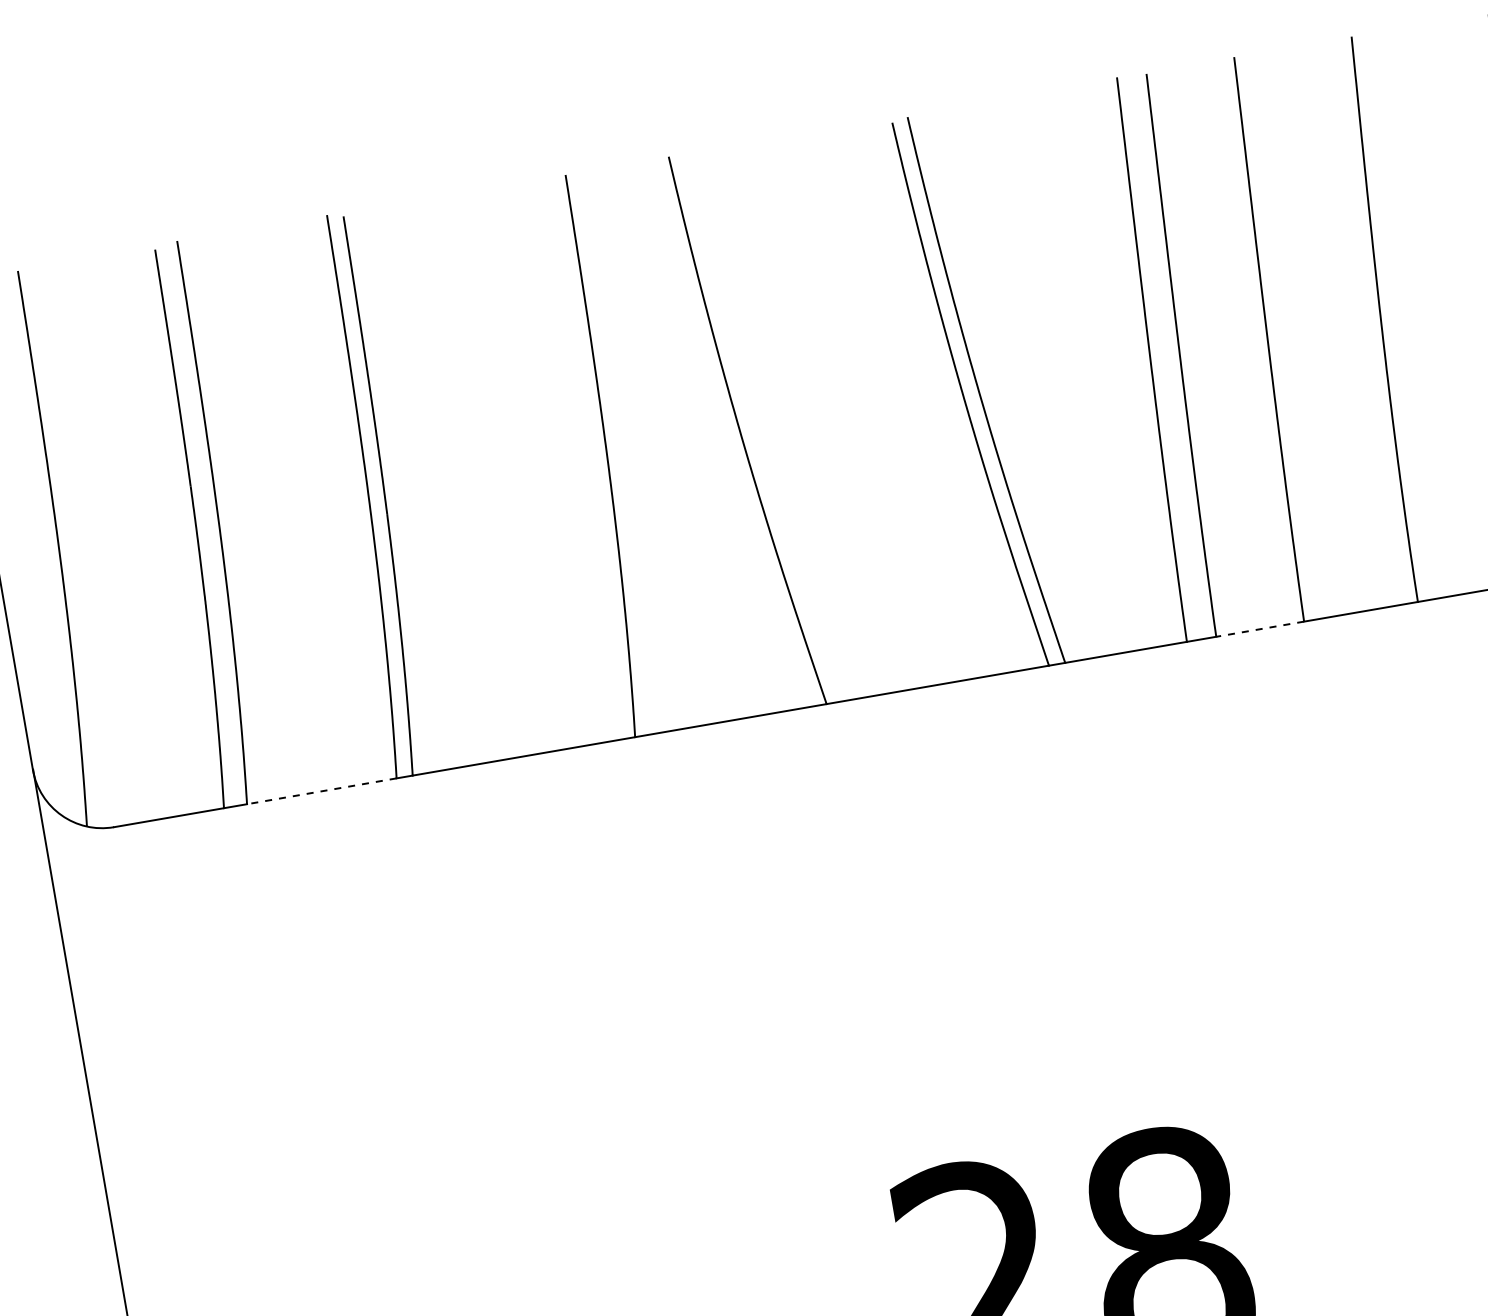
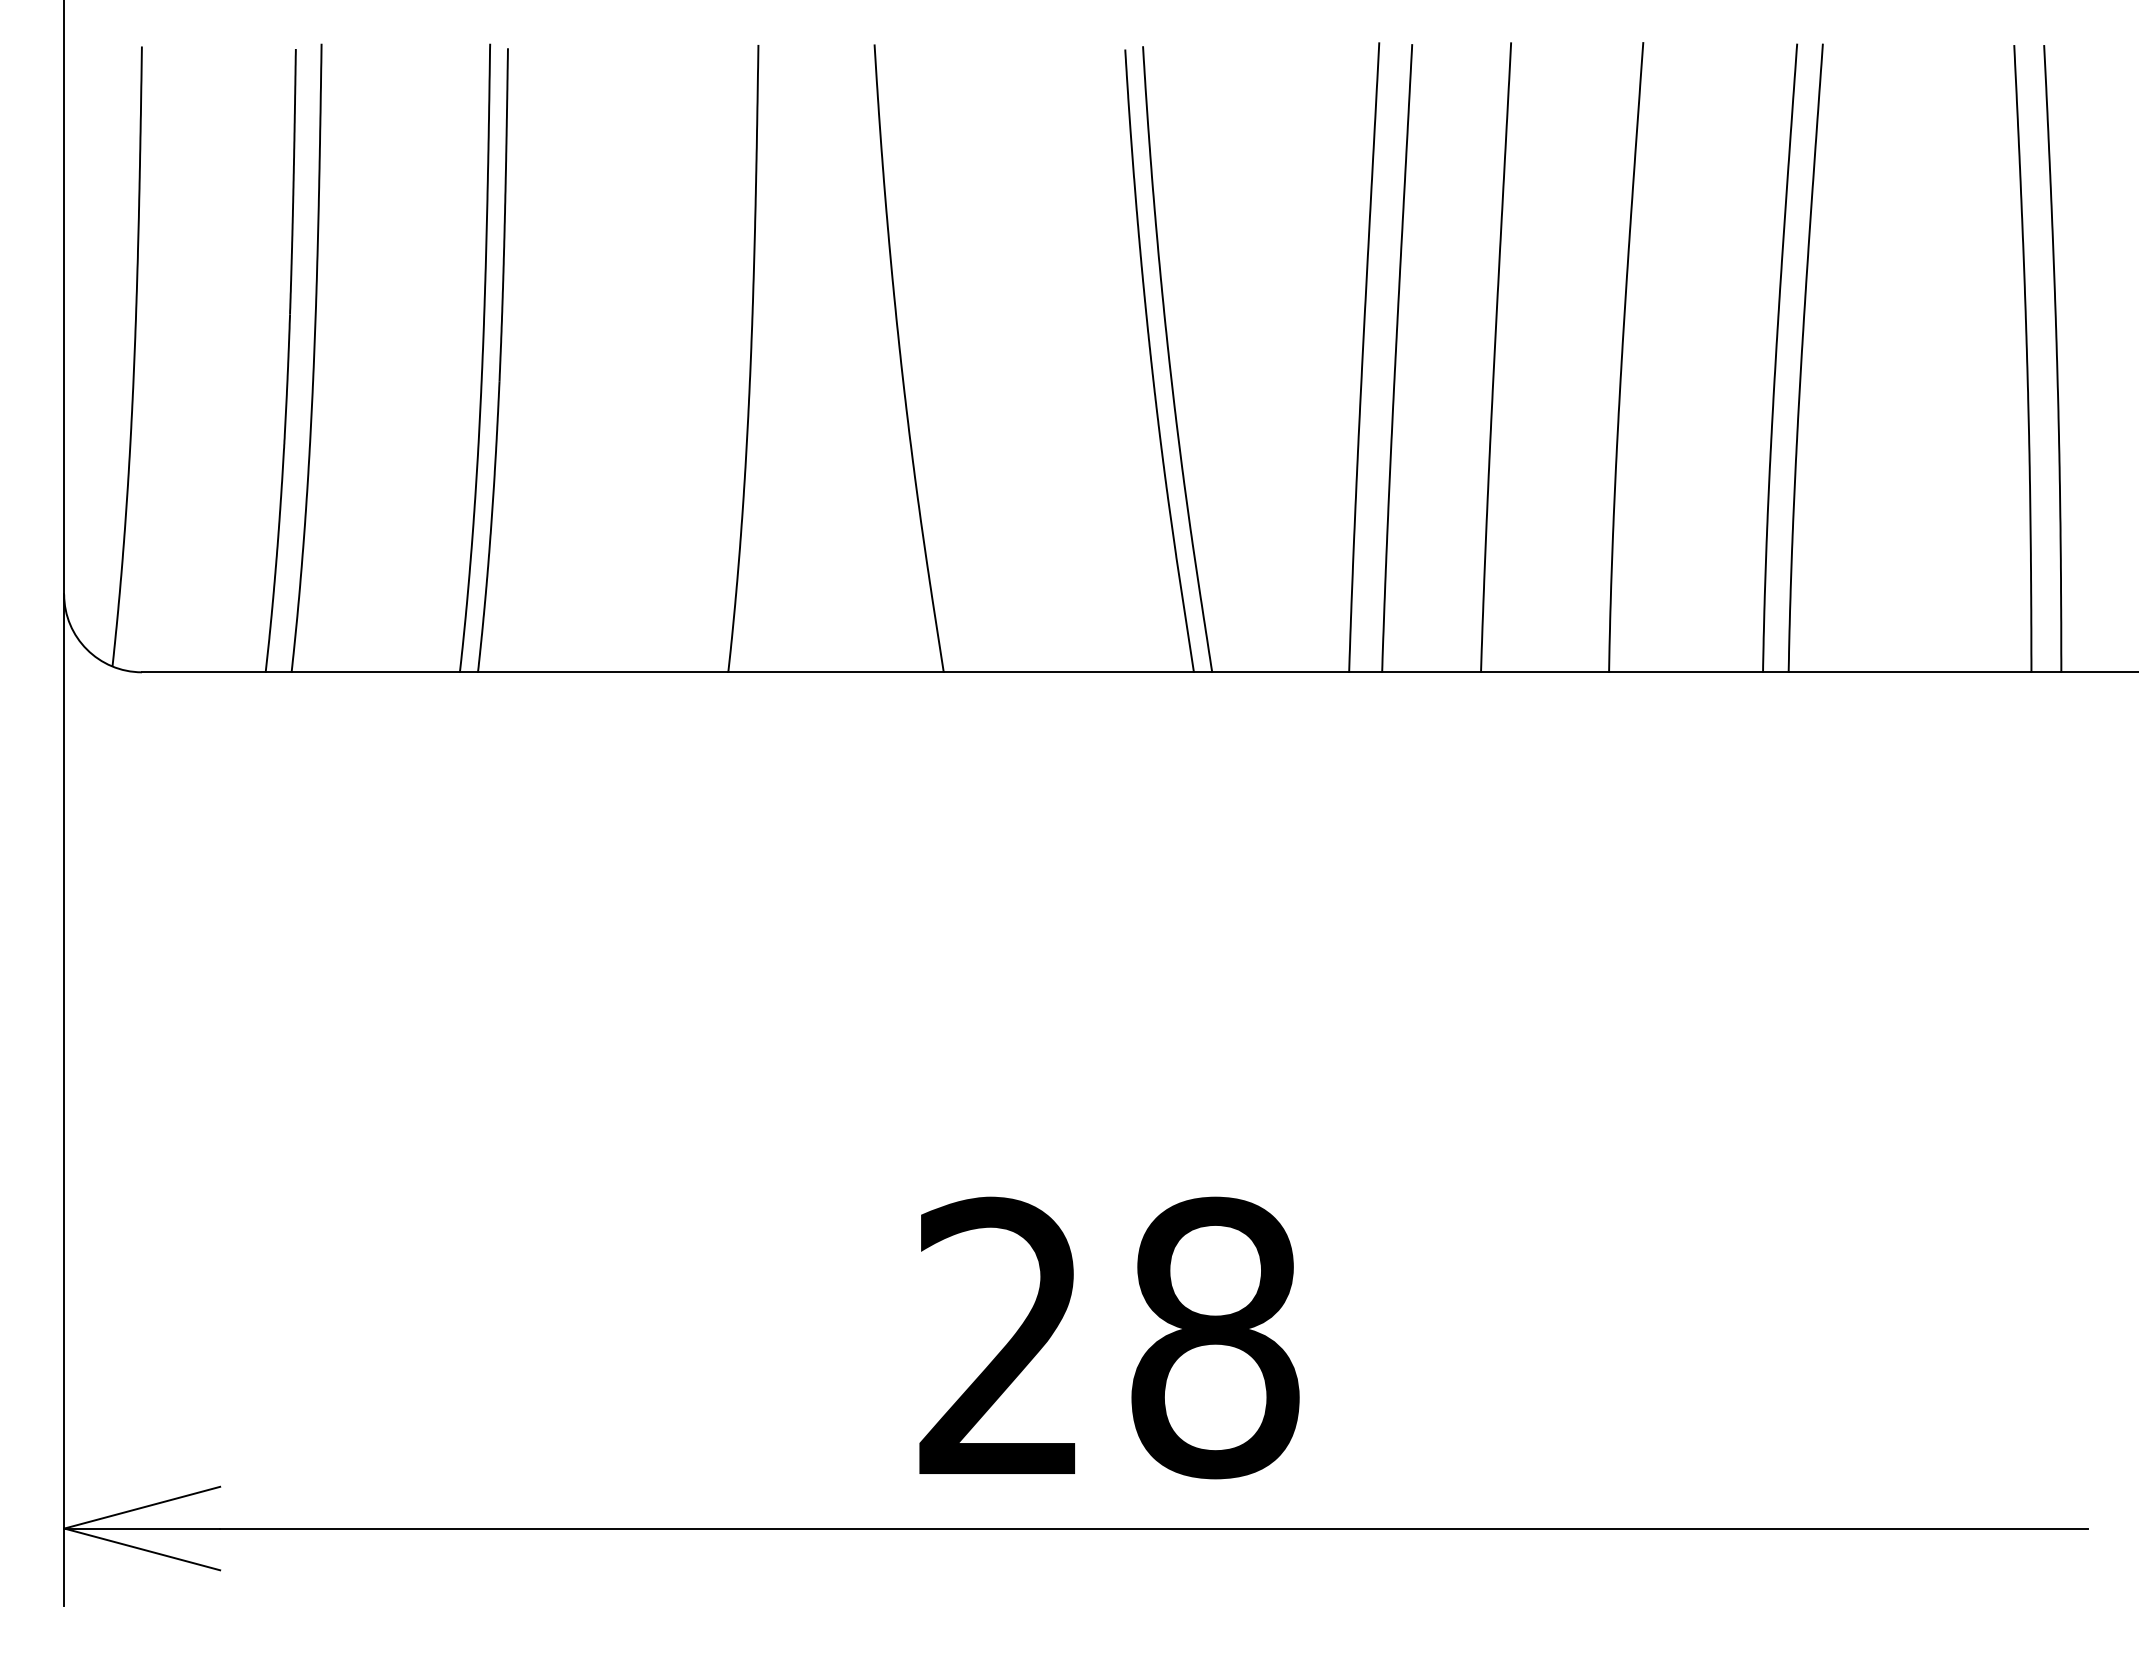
line: (1260, 629) -> (1431, 672), dashed -> solid
line: (321, 791) -> (375, 672), dashed -> solid

